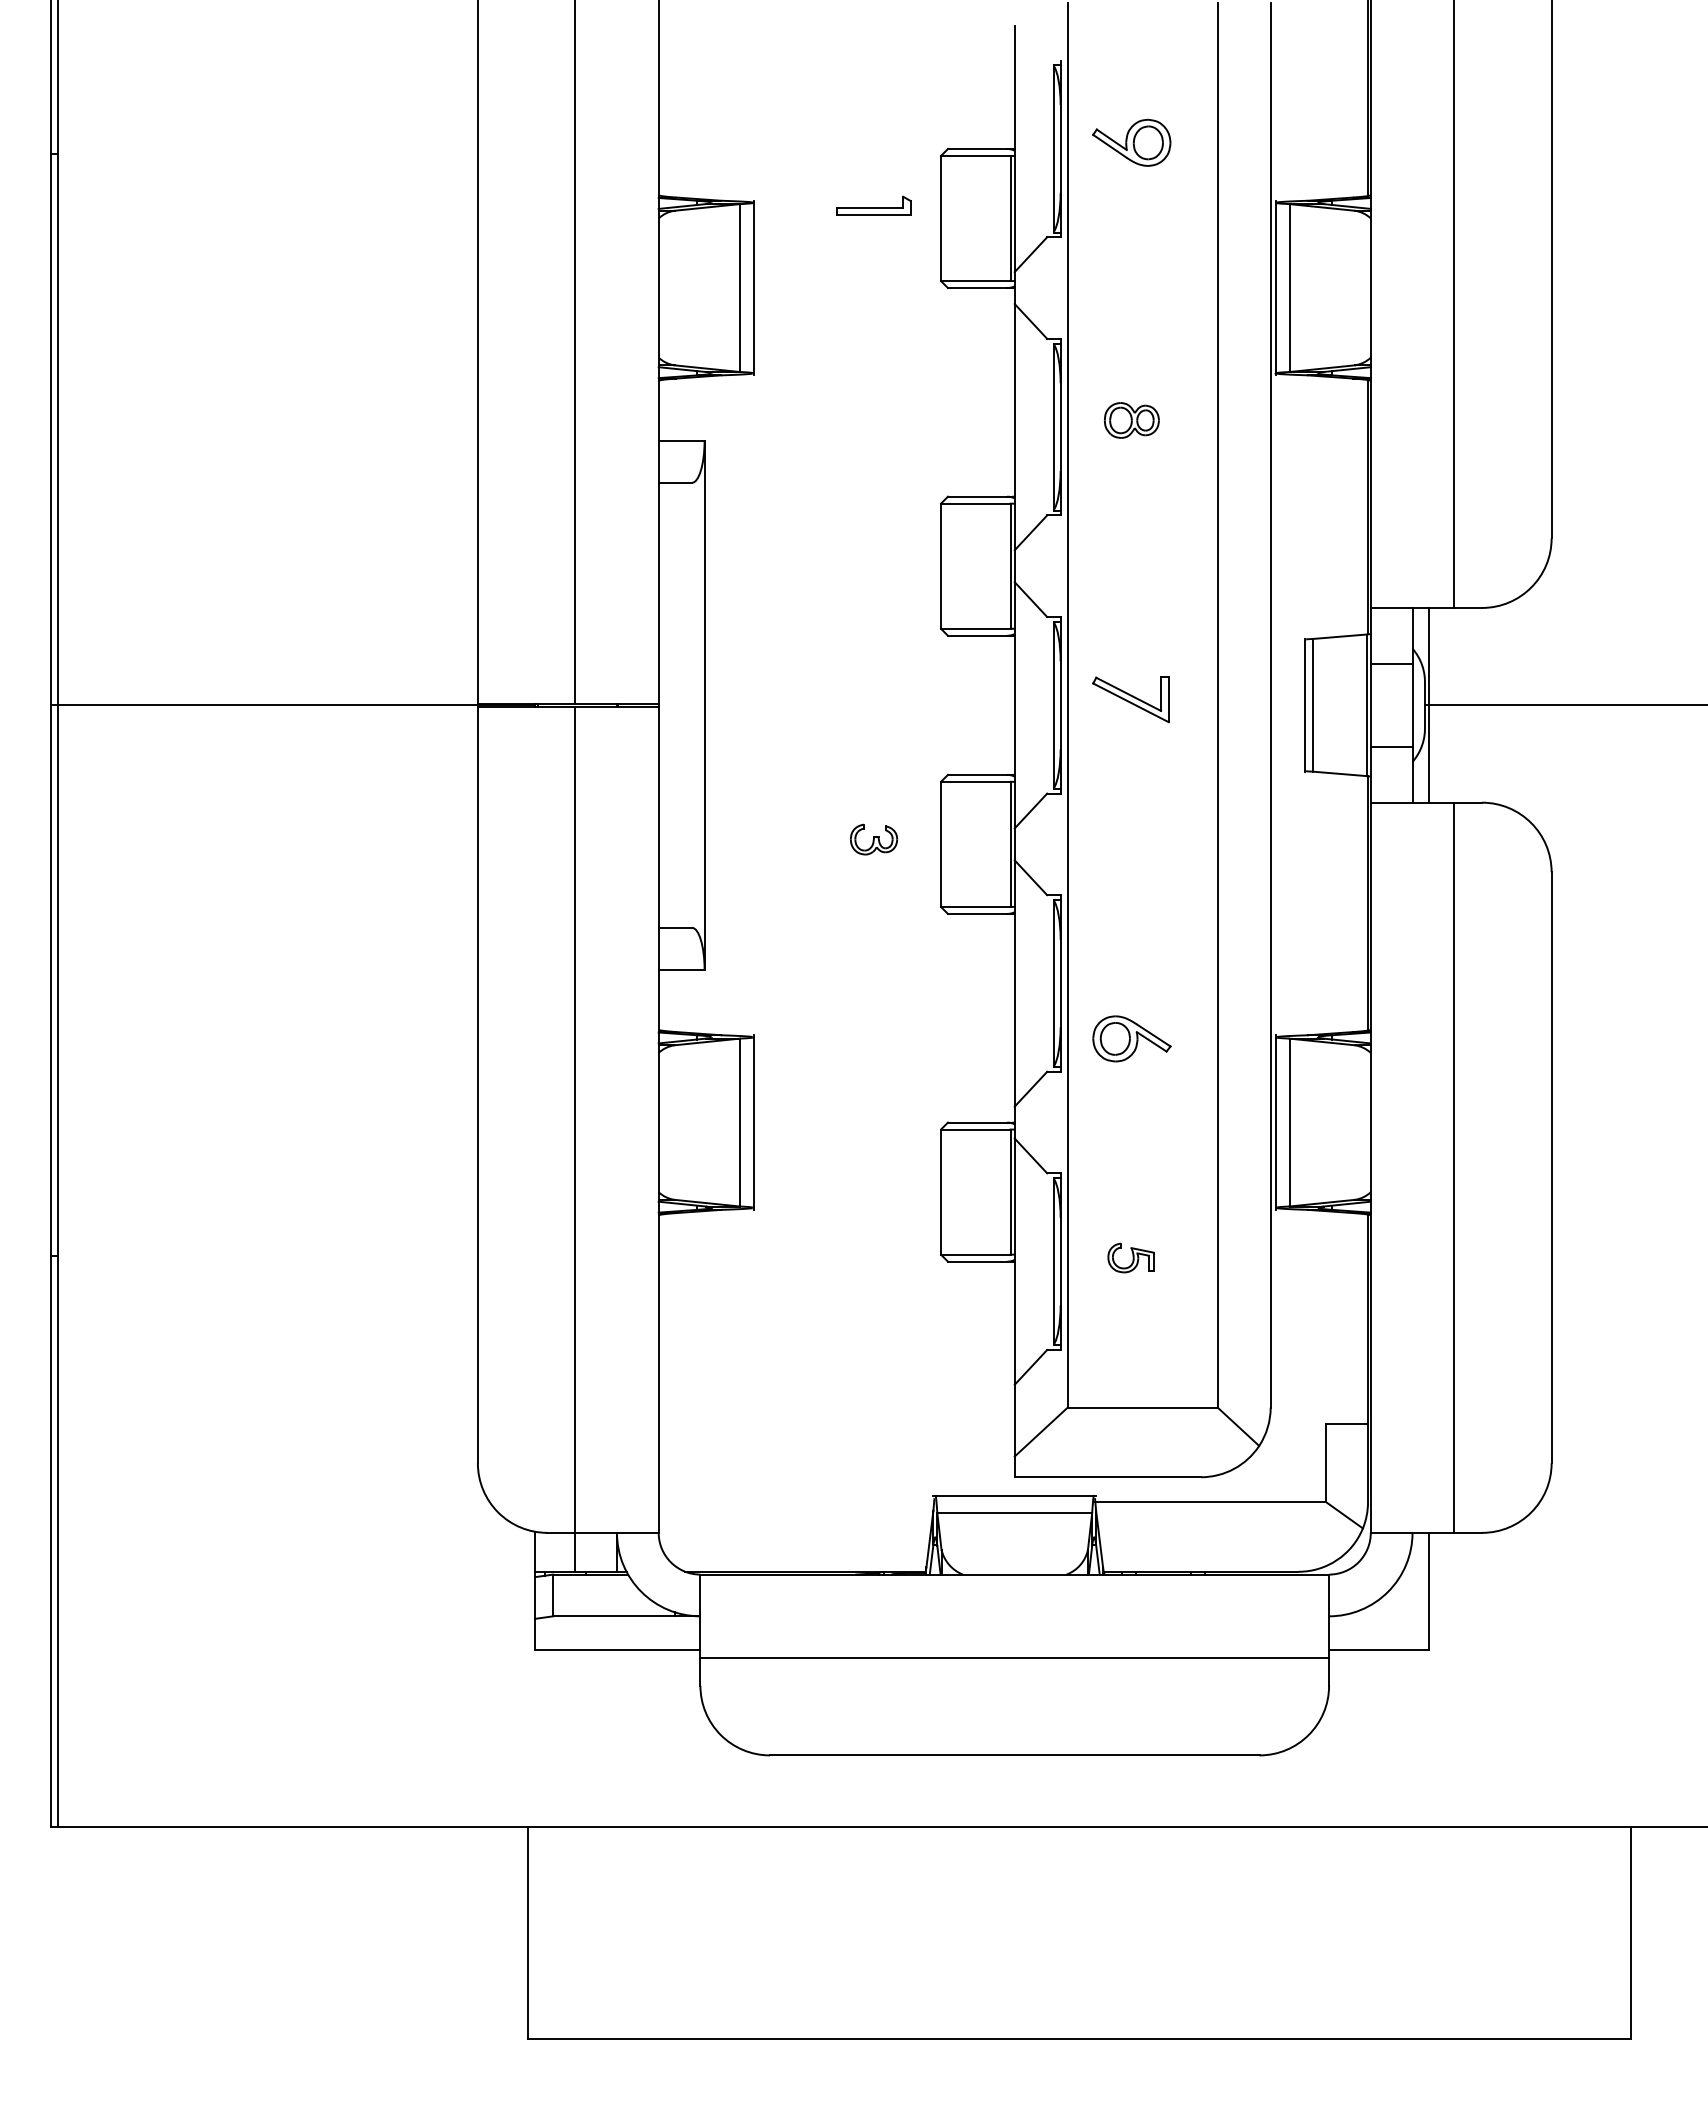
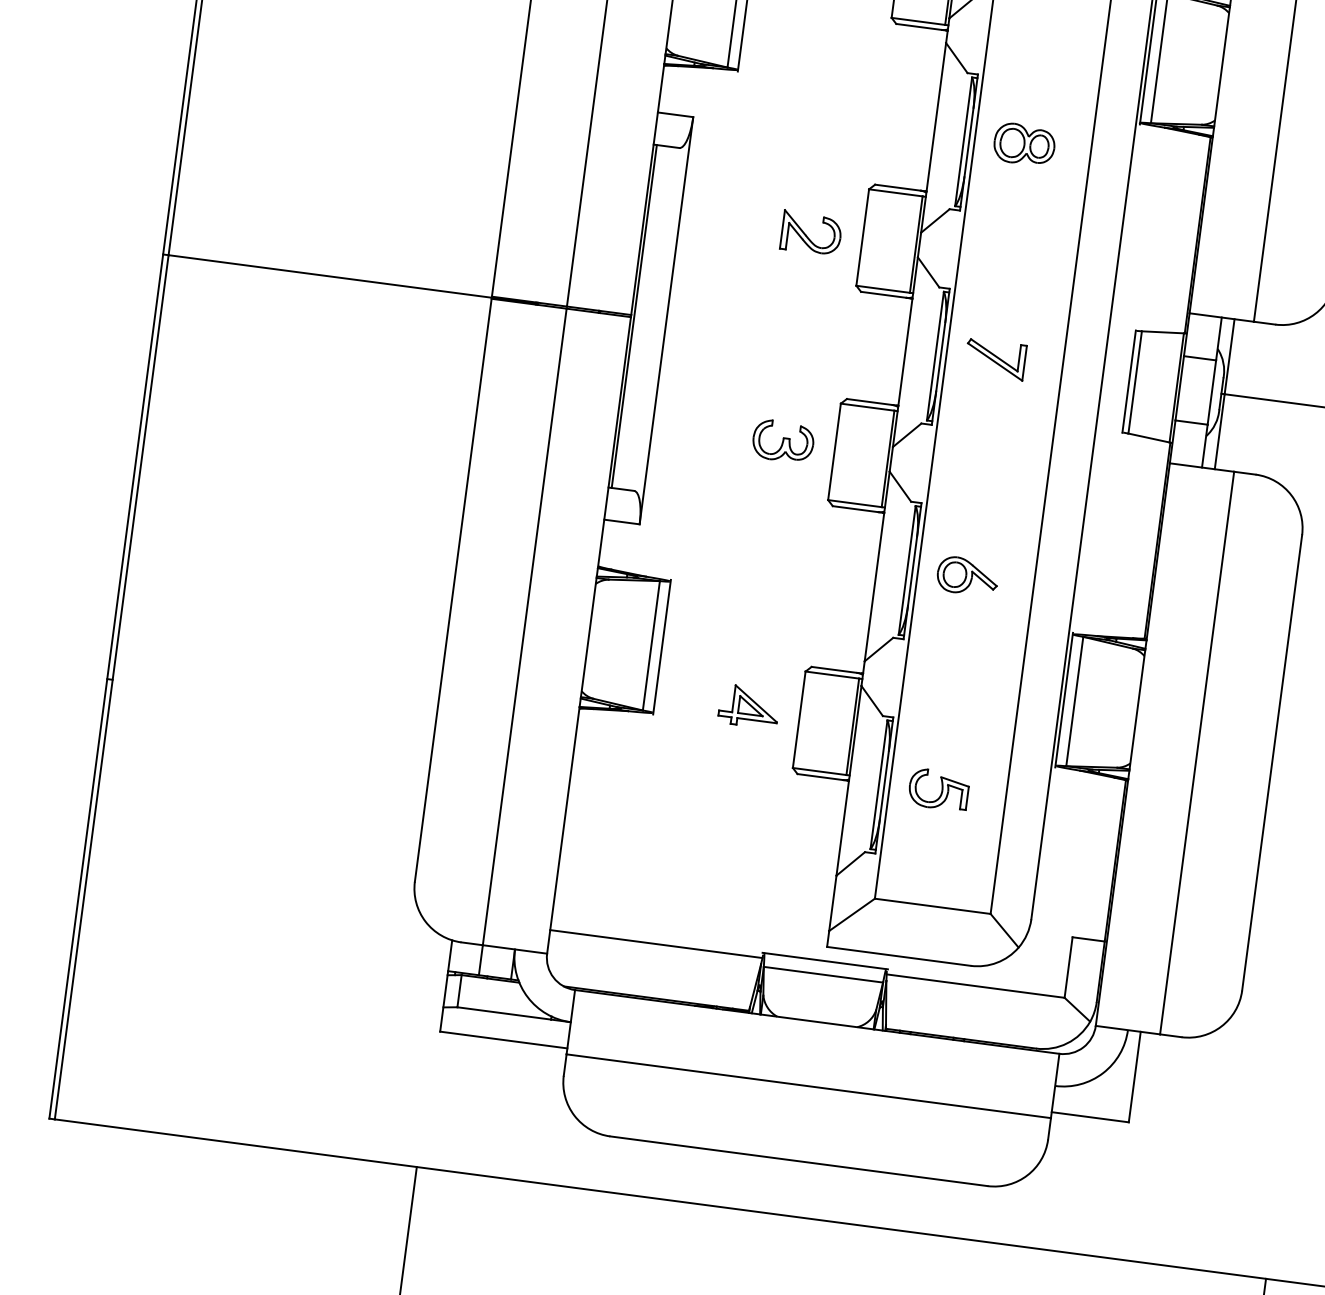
part: (1131, 420) -> (1024, 144), size x1.43
part: (869, 573) -> (806, 235), added
line: (662, 704) -> (634, 315), added
part: (873, 839) -> (782, 441), size x1.67
part: (1131, 1038) -> (967, 576), moved
part: (874, 1183) -> (748, 706), added
part: (1130, 1257) -> (938, 789), size x1.67
line: (796, 1502) -> (656, 944), added

